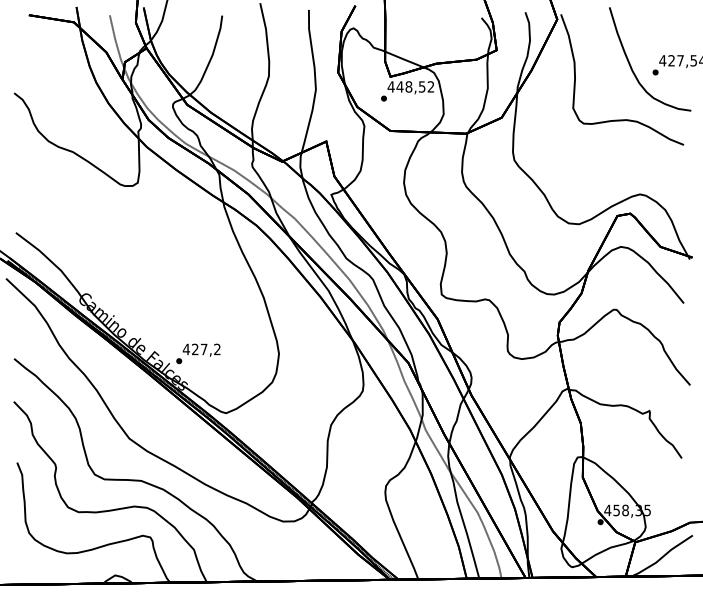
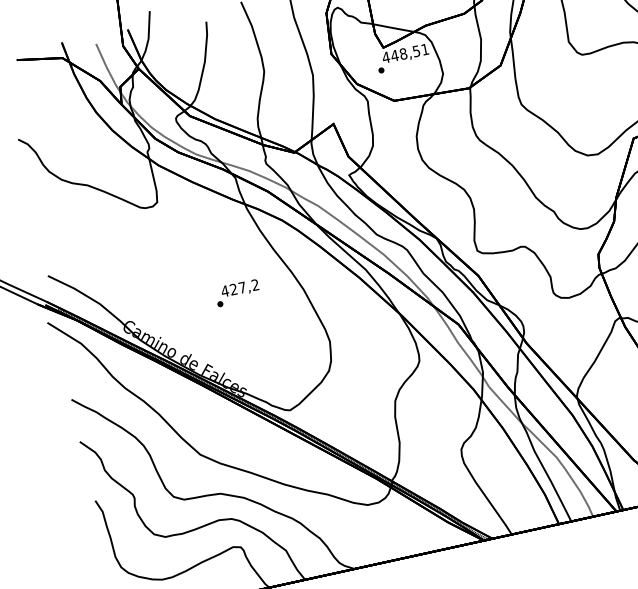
text: (430, 86) -> (424, 49), 448,52 -> 448,51
text: (198, 353) -> (237, 292), moved

